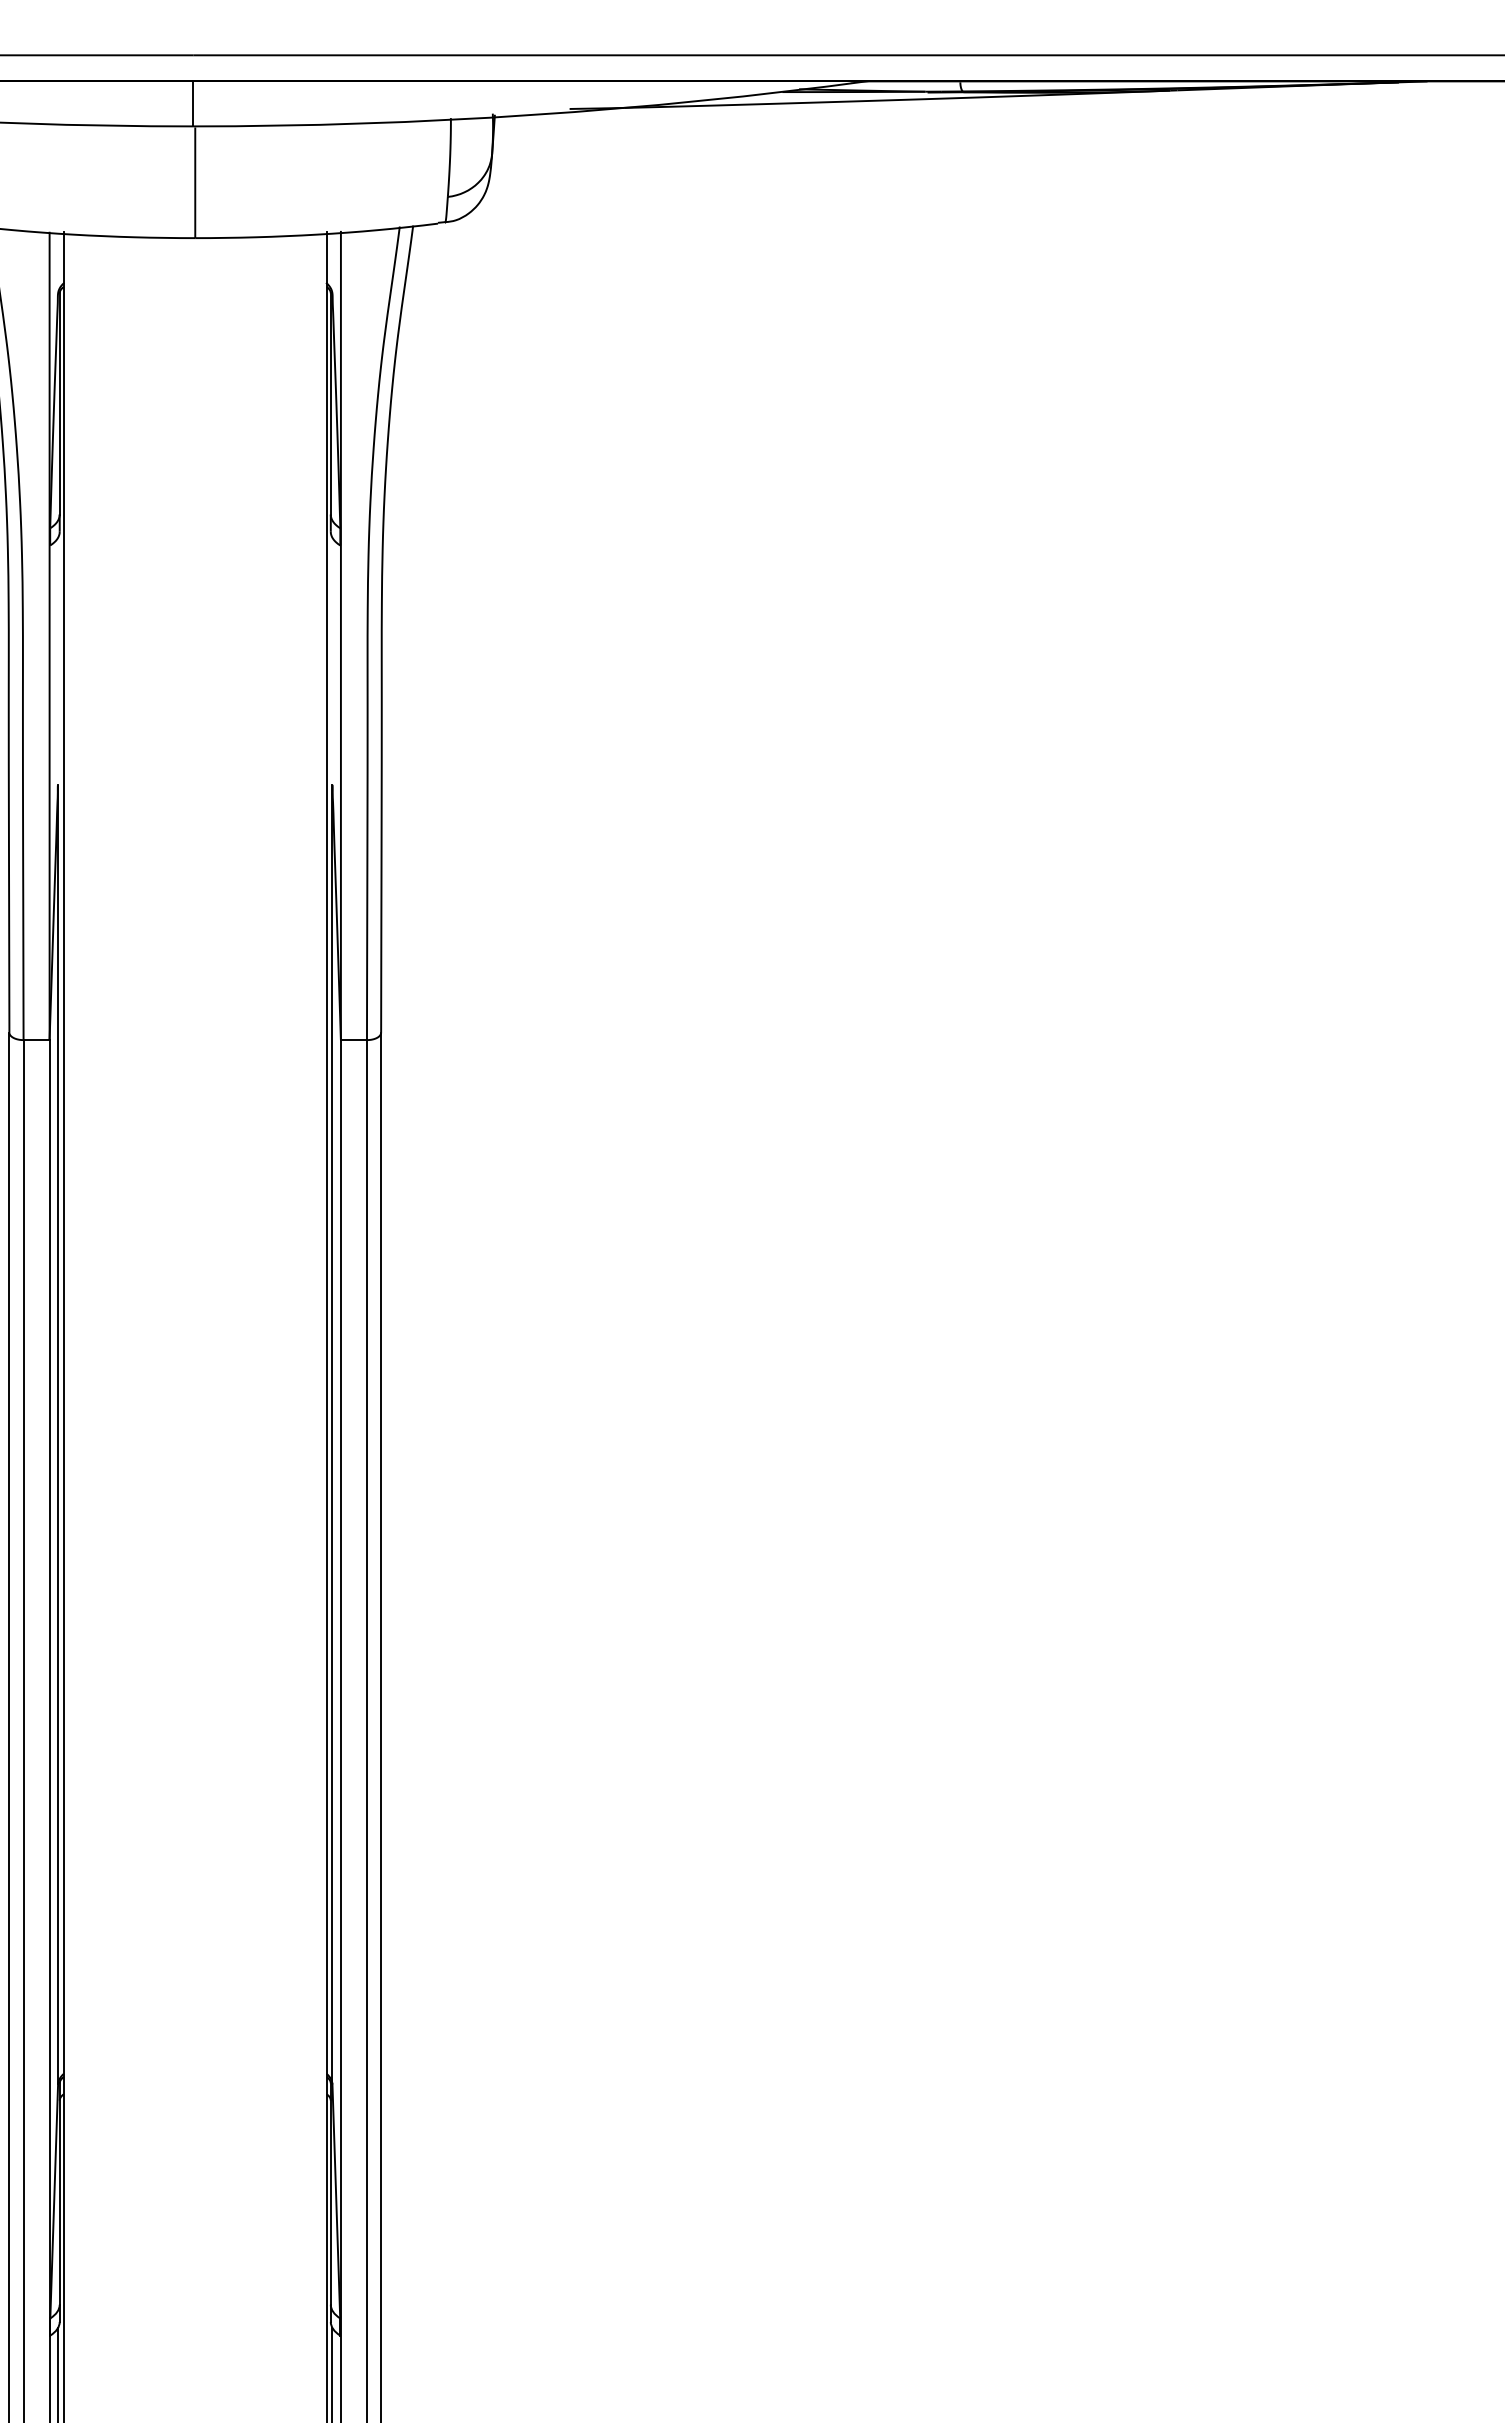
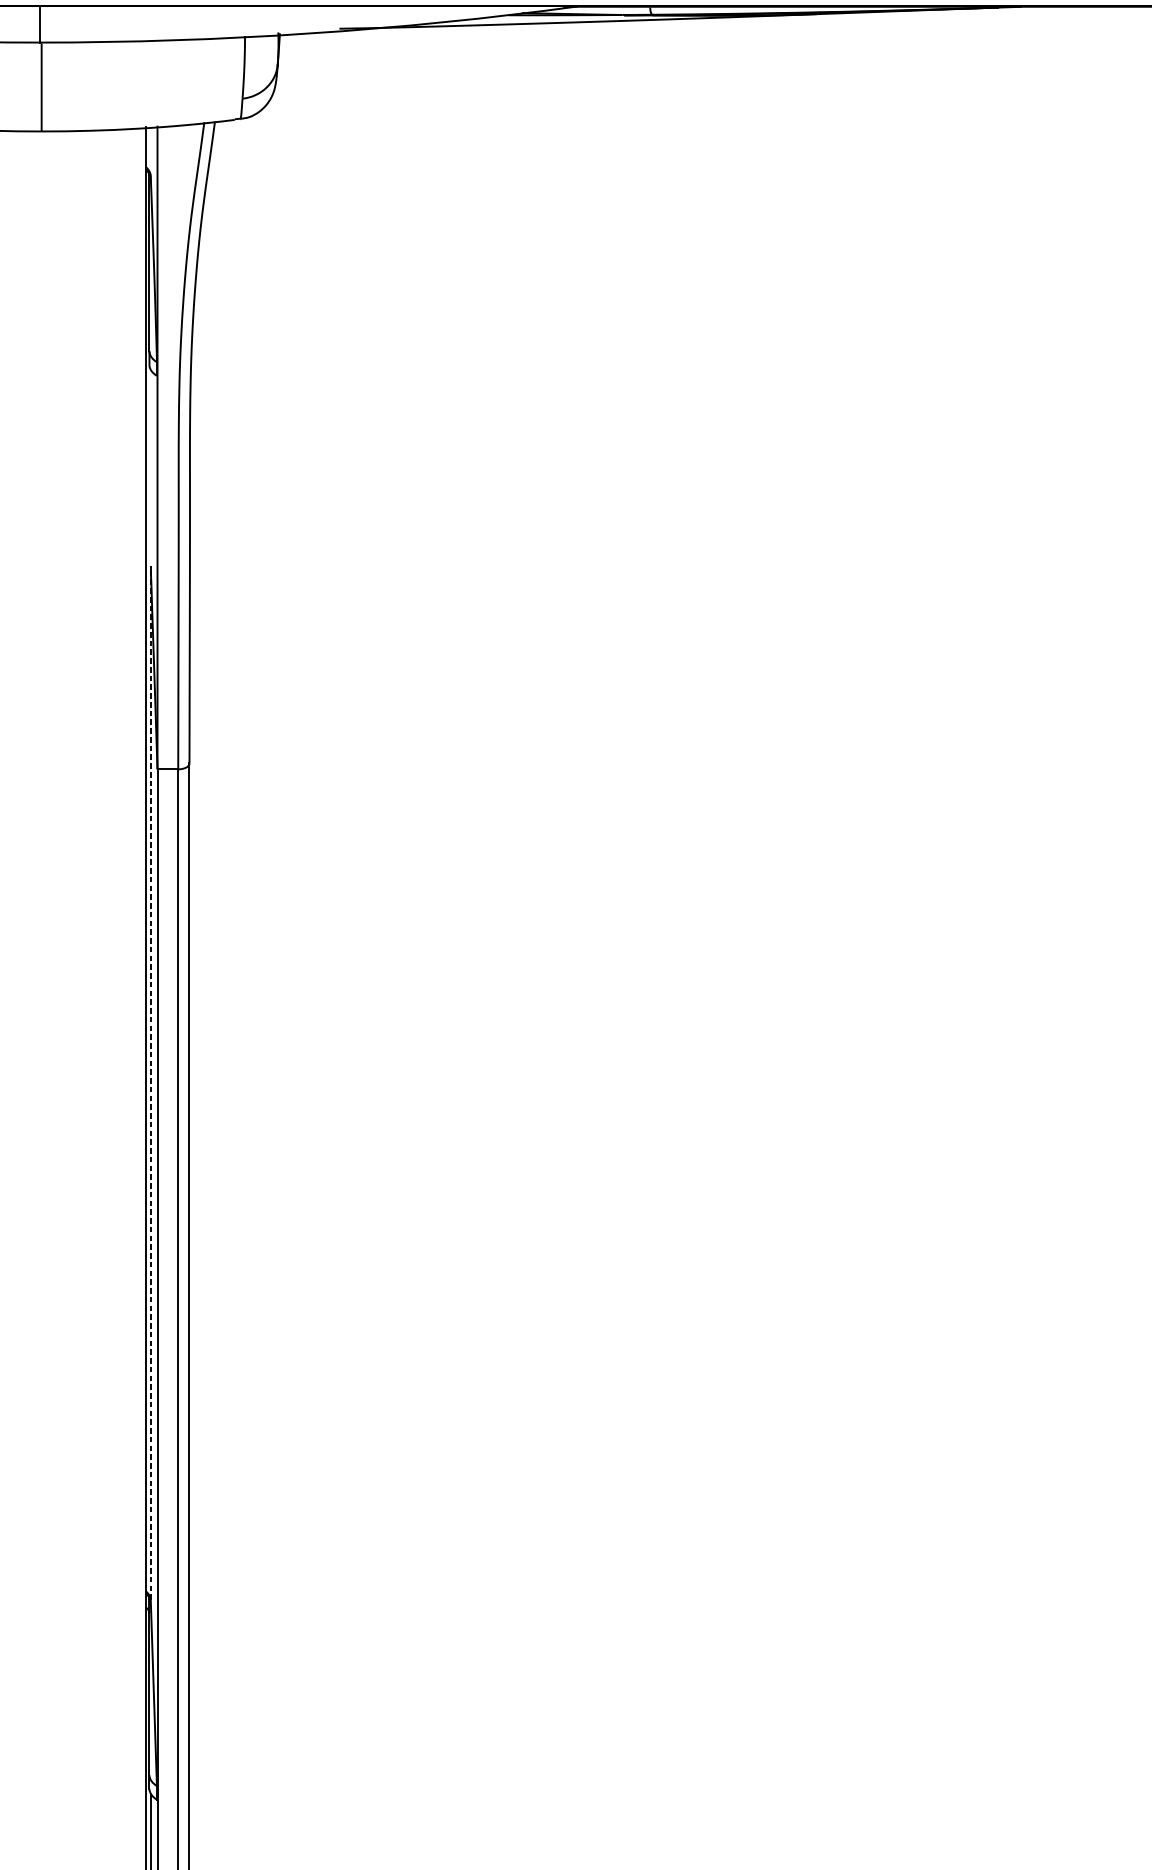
line: (332, 1434) -> (150, 1083), solid -> dashed

